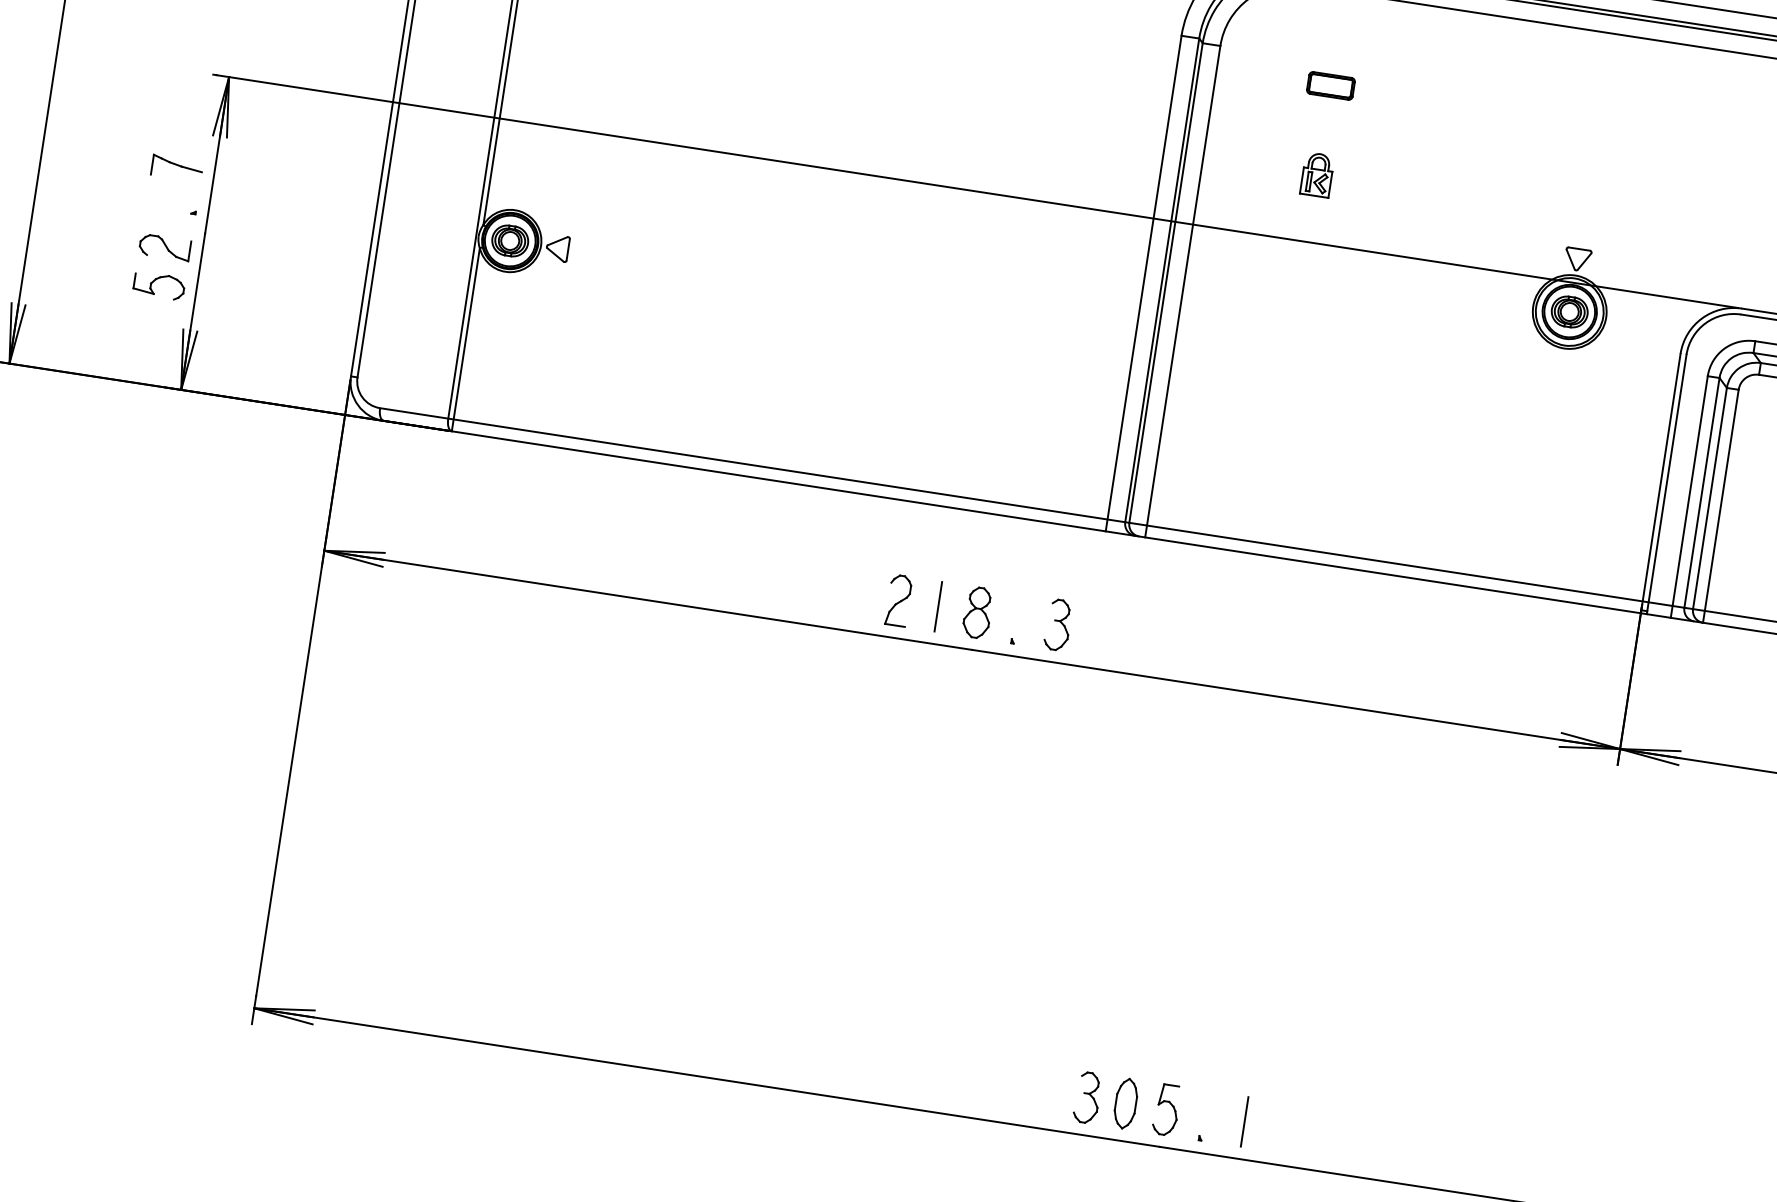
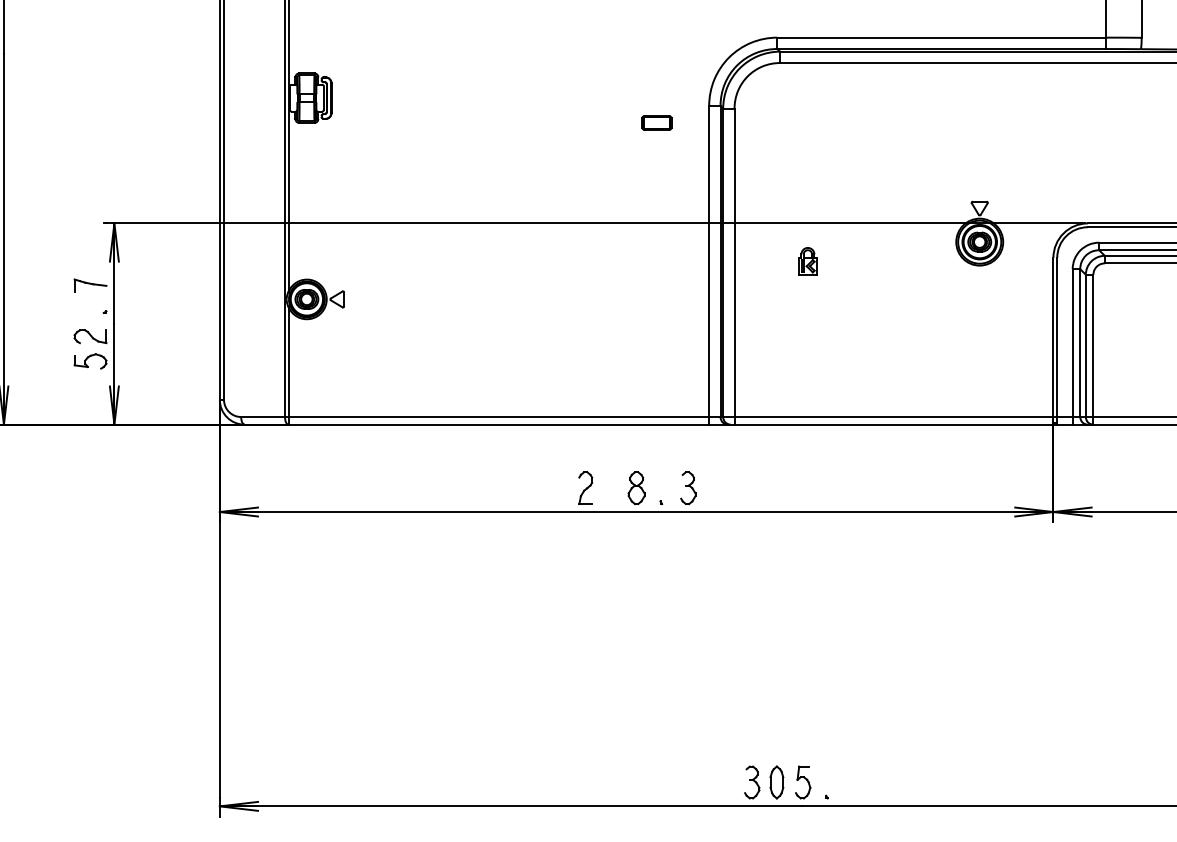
part: (1330, 85) -> (656, 122), moved
part: (1316, 175) -> (807, 261), moved
line: (938, 607) -> (611, 488), removed
line: (1244, 1121) -> (853, 782), removed

